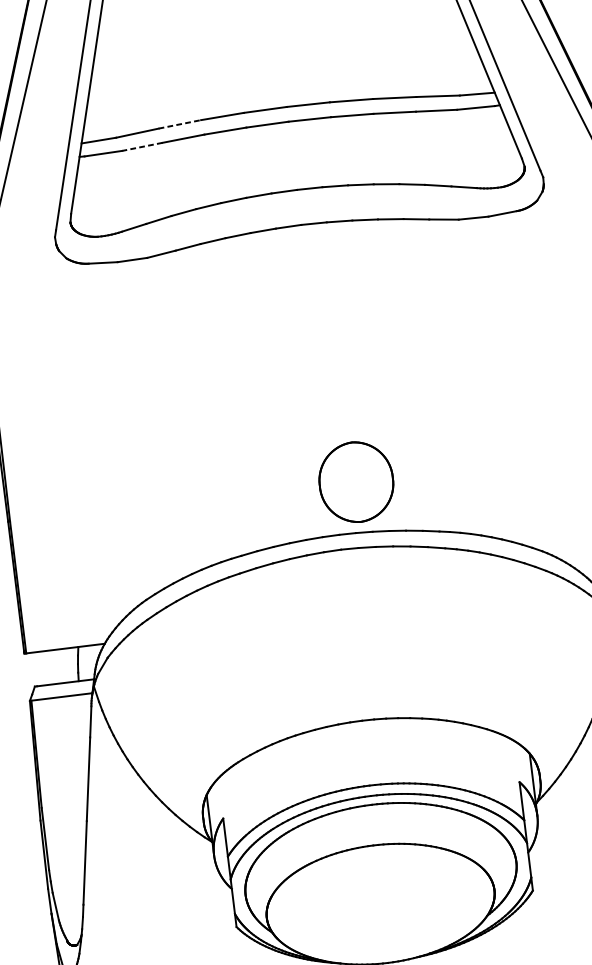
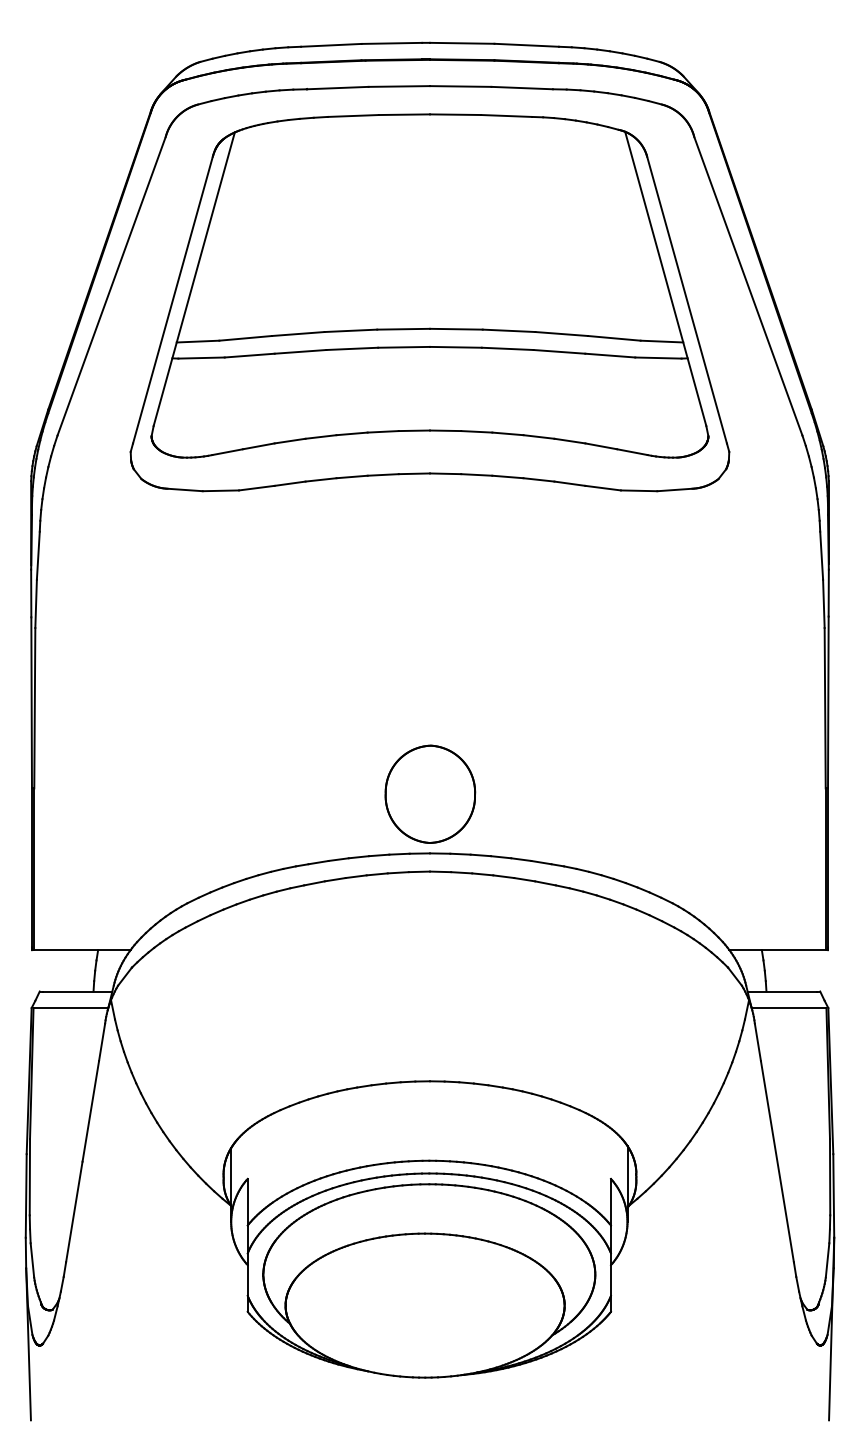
line: (180, 123) -> (298, 333), dashed -> solid
line: (142, 146) -> (249, 355), dashed -> solid
part: (356, 481) -> (430, 793), moved

